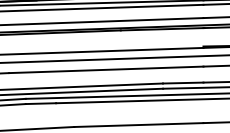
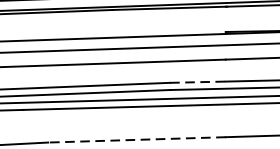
line: (183, 83) -> (198, 82), solid -> dashed
line: (138, 125) -> (136, 140), solid -> dashed

